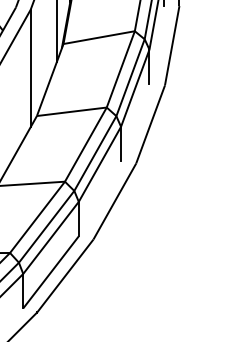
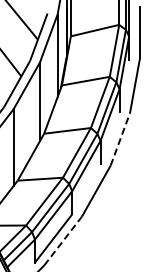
line: (150, 124) -> (120, 139), solid -> dashed
line: (65, 275) -> (63, 240), solid -> dashed

